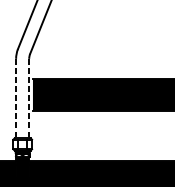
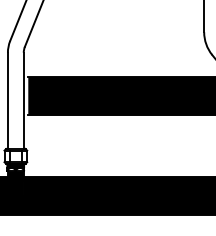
line: (15, 99) -> (7, 101), dashed -> solid
line: (28, 99) -> (23, 101), dashed -> solid

